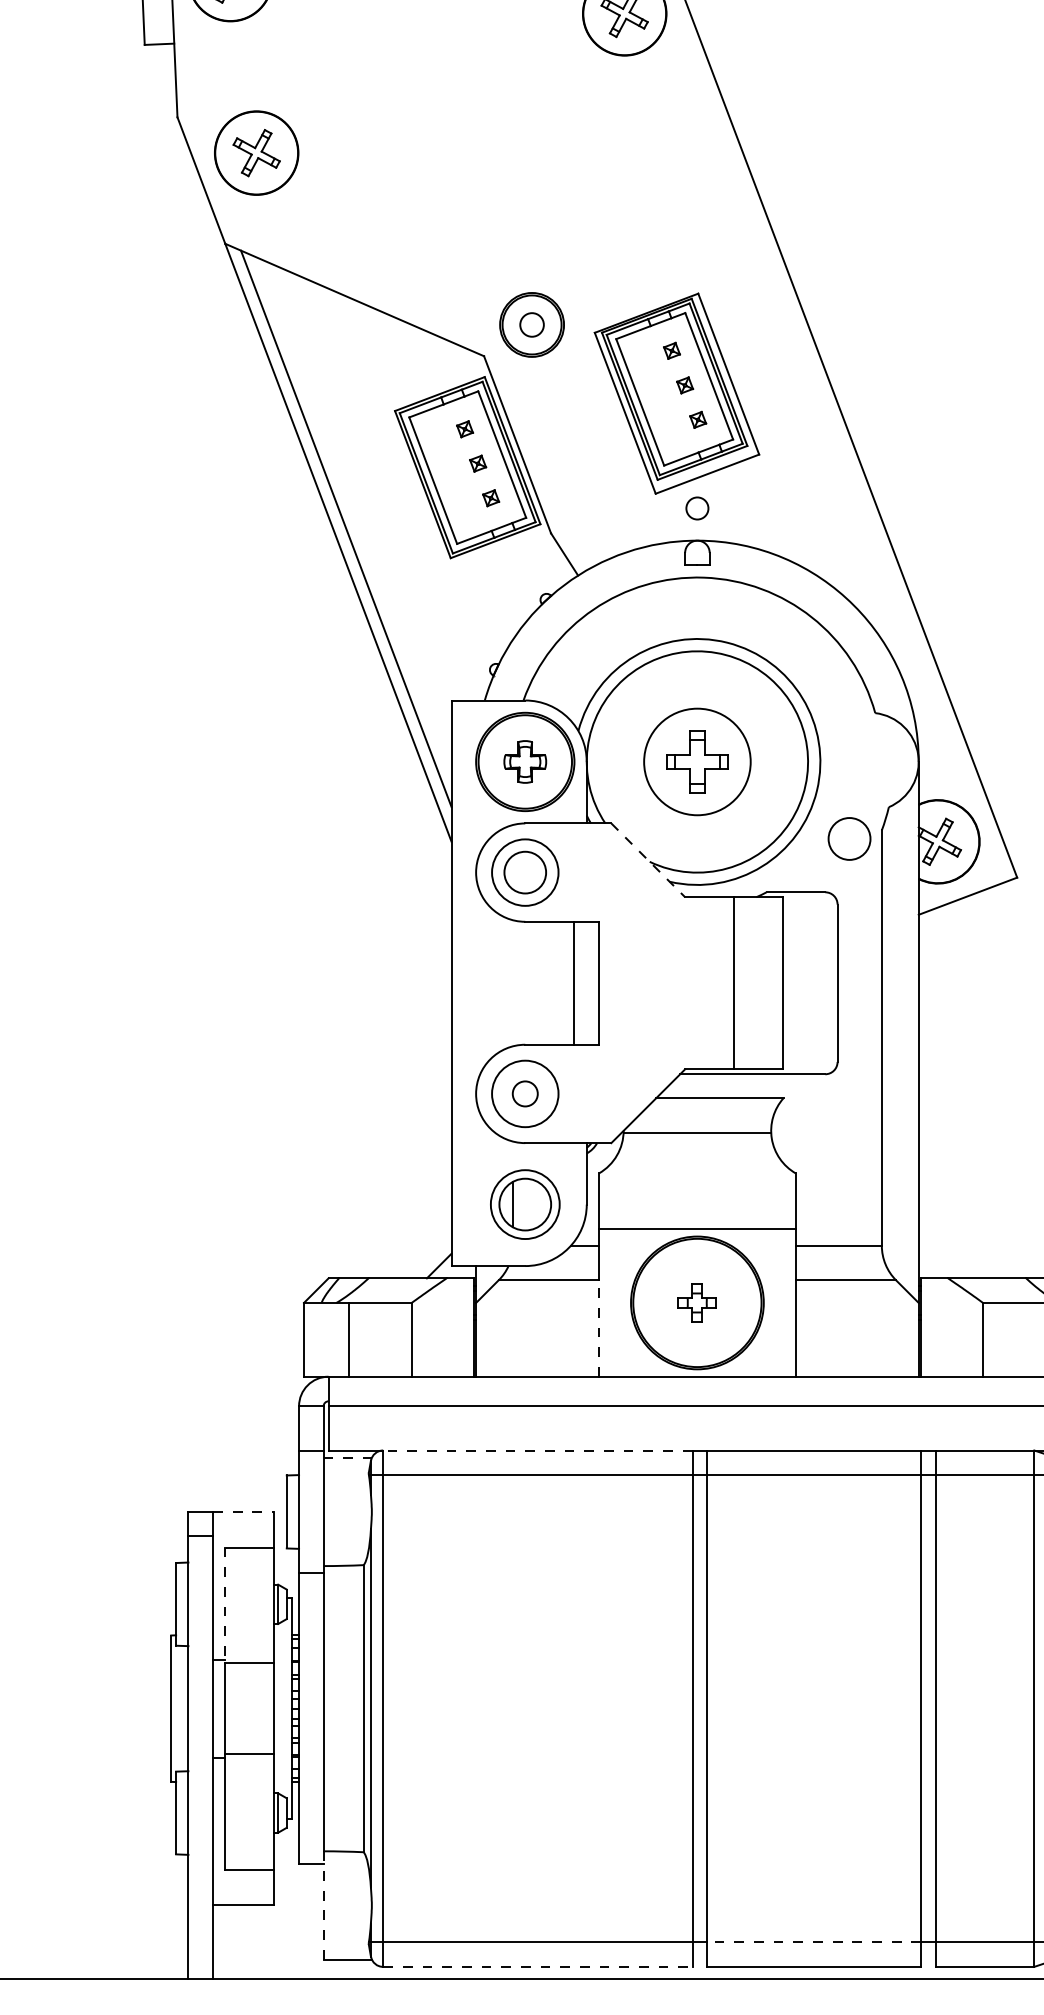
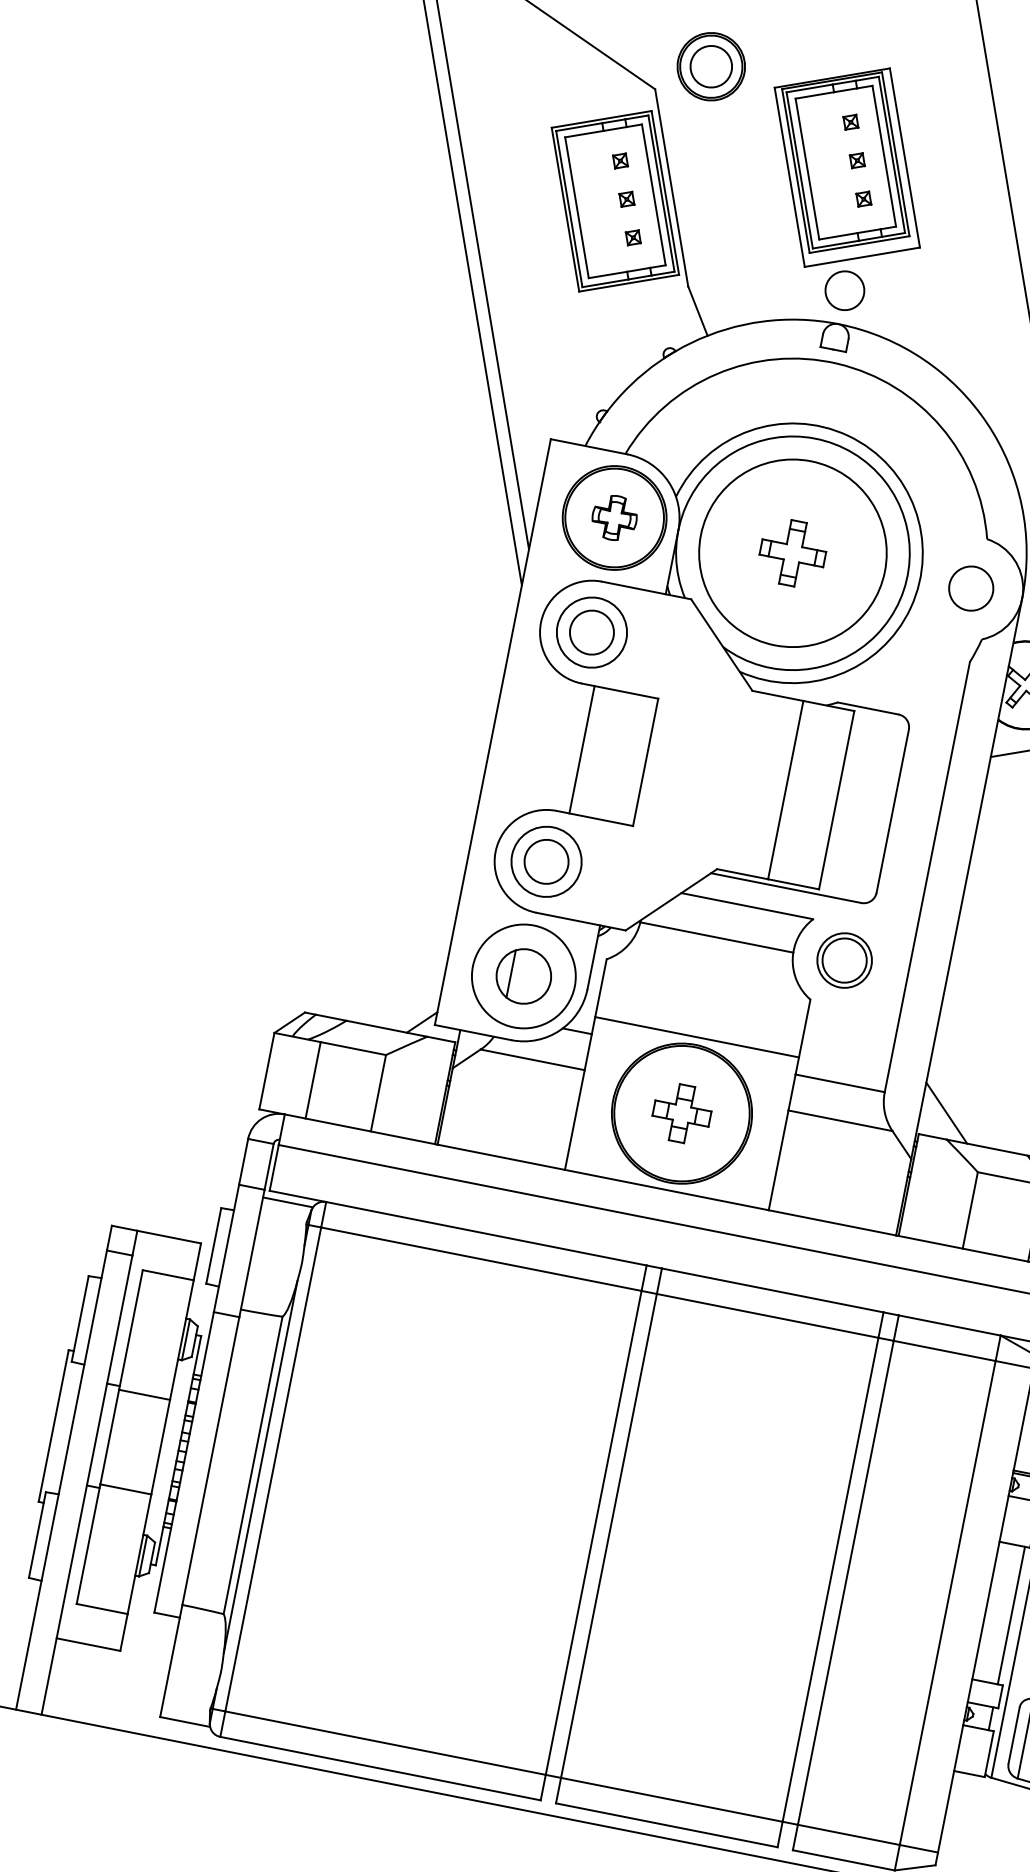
circle: (531, 324) -> (710, 66), size x1.67
circle: (697, 508) -> (845, 290), size x1.67
circle: (697, 761) -> (793, 552), size x1.67
circle: (849, 838) -> (971, 588), moved
line: (648, 860) -> (722, 645), dashed -> solid
line: (573, 982) -> (582, 748), moved
circle: (525, 1093) -> (546, 861), size x1.67
part: (820, 1130) -> (844, 960), added
circle: (525, 1204) -> (524, 976), size x1.43
line: (942, 1253) -> (945, 1112), added
part: (696, 1302) -> (681, 1112), size x1.43
line: (599, 1328) -> (575, 1120), dashed -> solid
line: (537, 1450) -> (486, 1233), dashed -> solid
line: (348, 1457) -> (288, 1202), dashed -> solid
line: (243, 1511) -> (169, 1236), dashed -> solid
line: (225, 1605) -> (131, 1330), dashed -> solid
line: (323, 1905) -> (171, 1661), dashed -> solid
line: (814, 1942) -> (672, 1800), dashed -> solid
line: (537, 1966) -> (380, 1768), dashed -> solid

